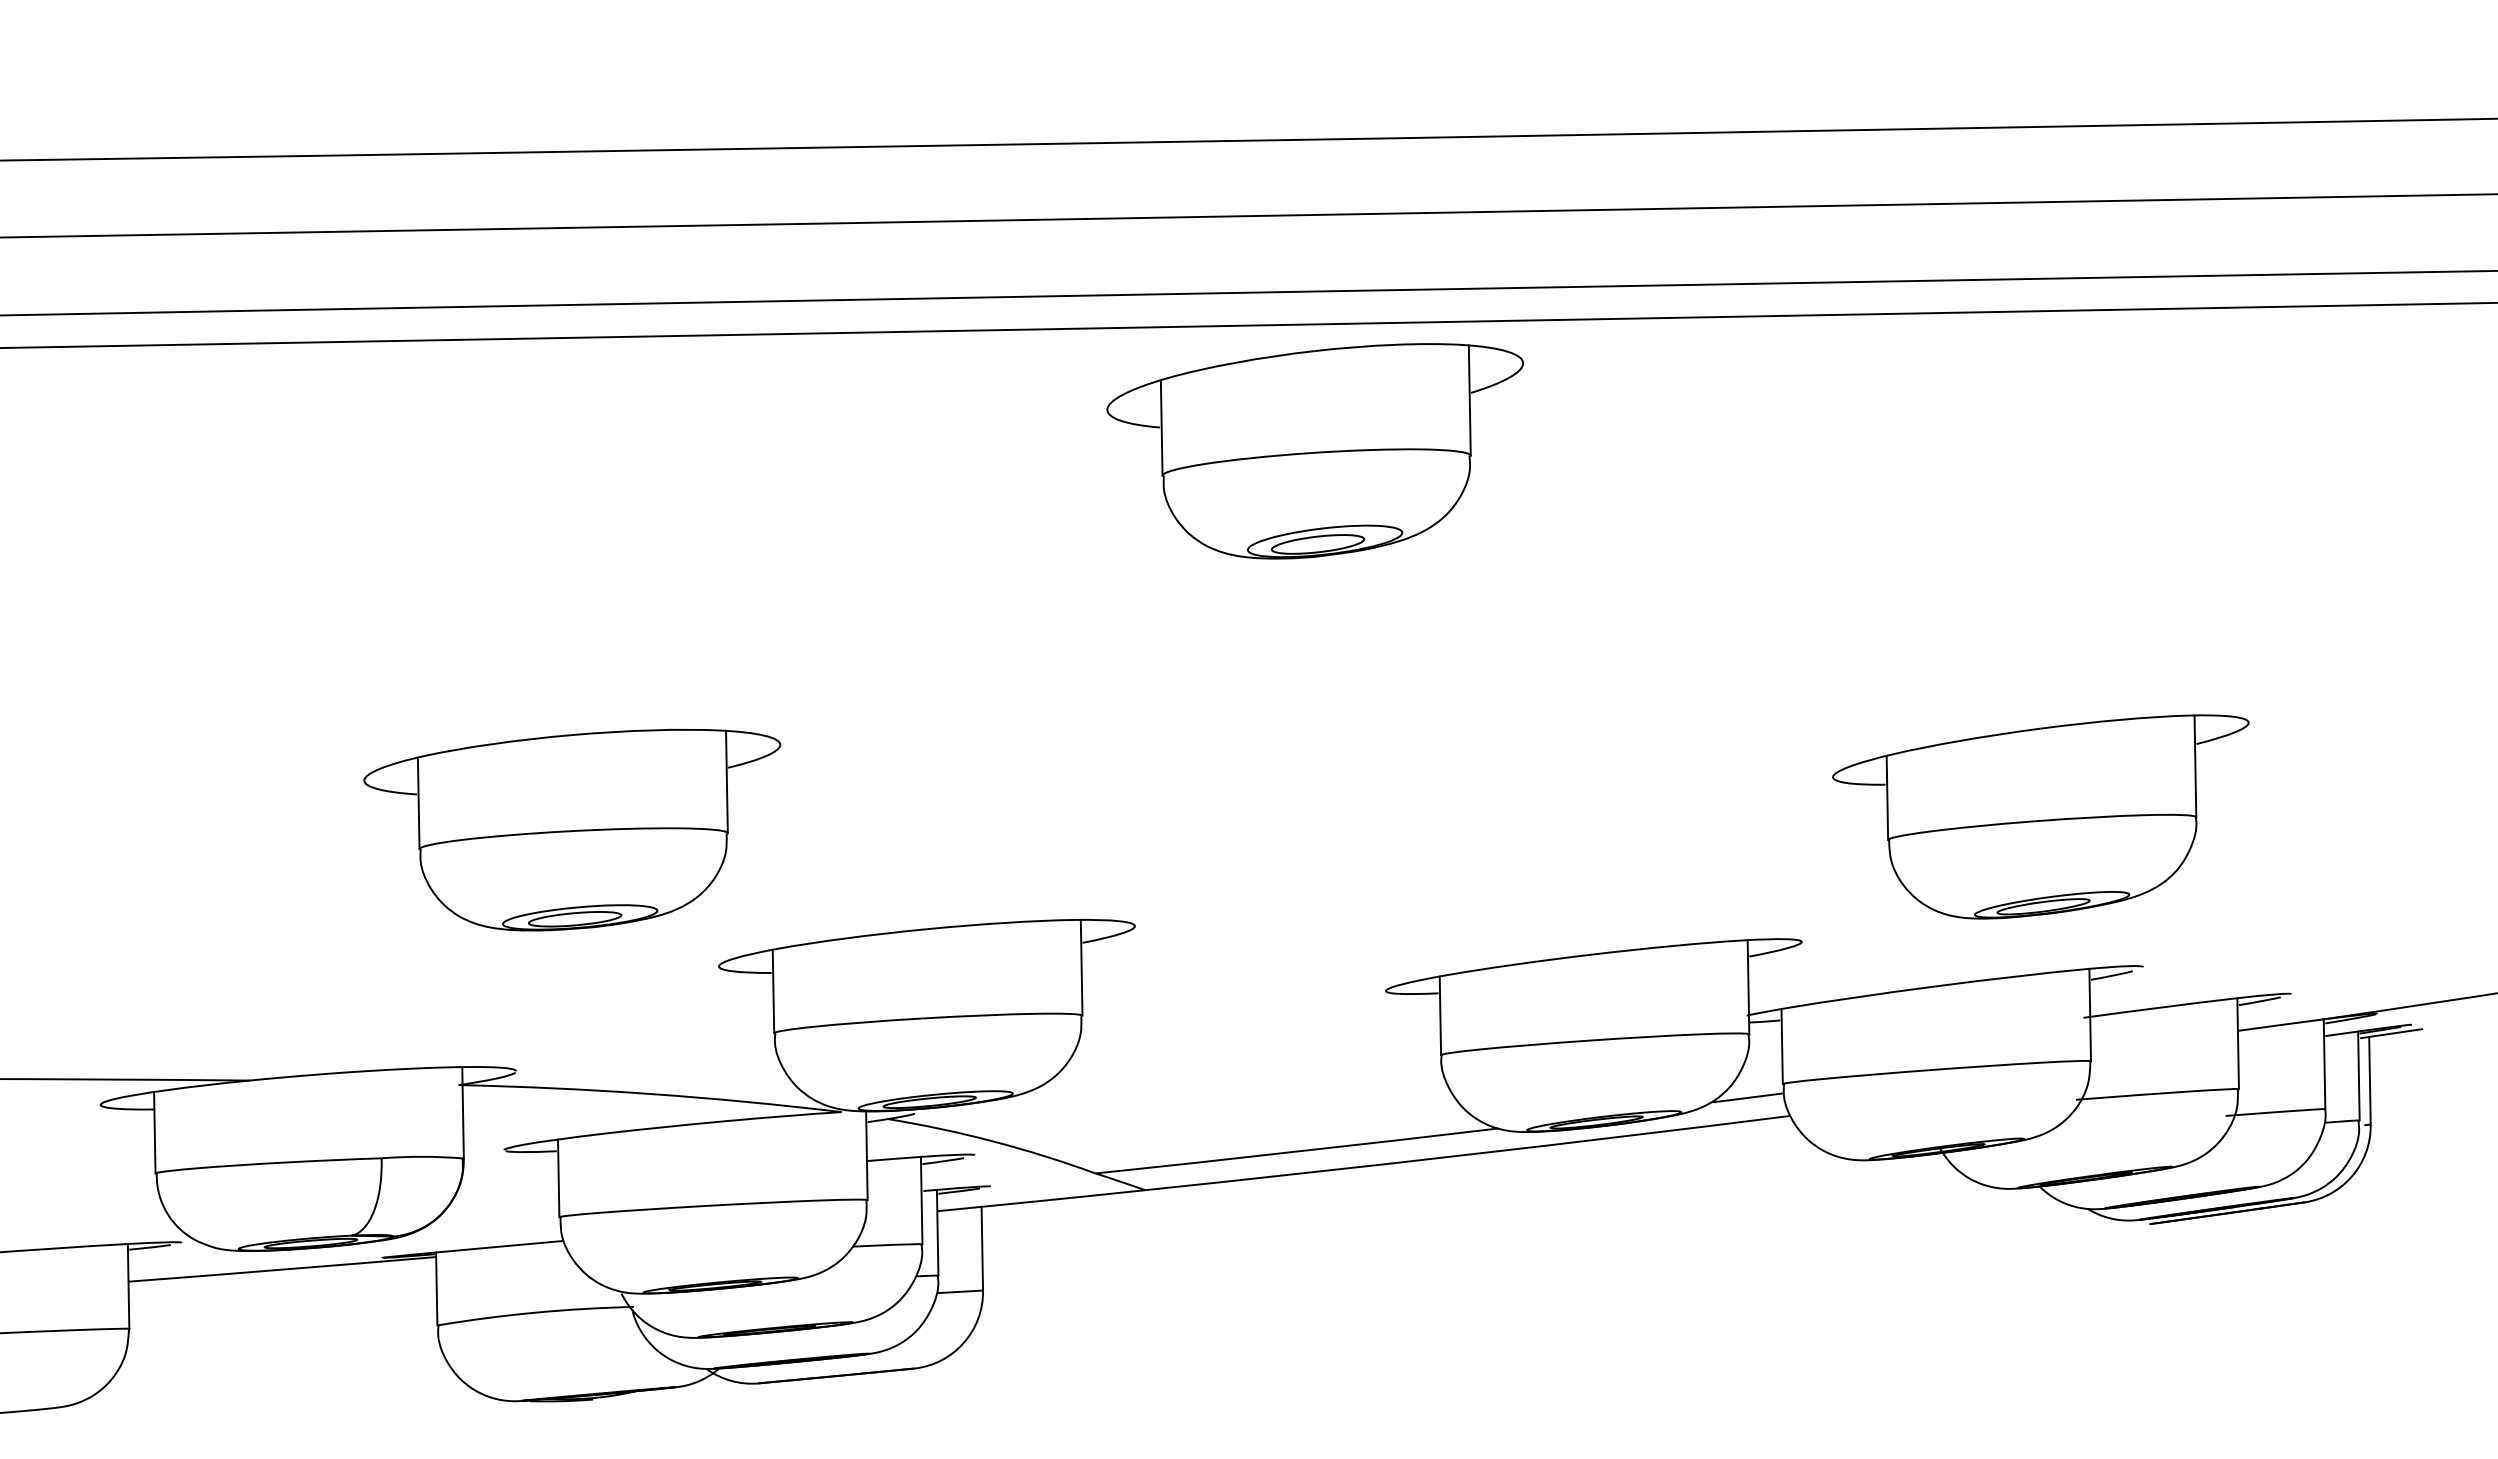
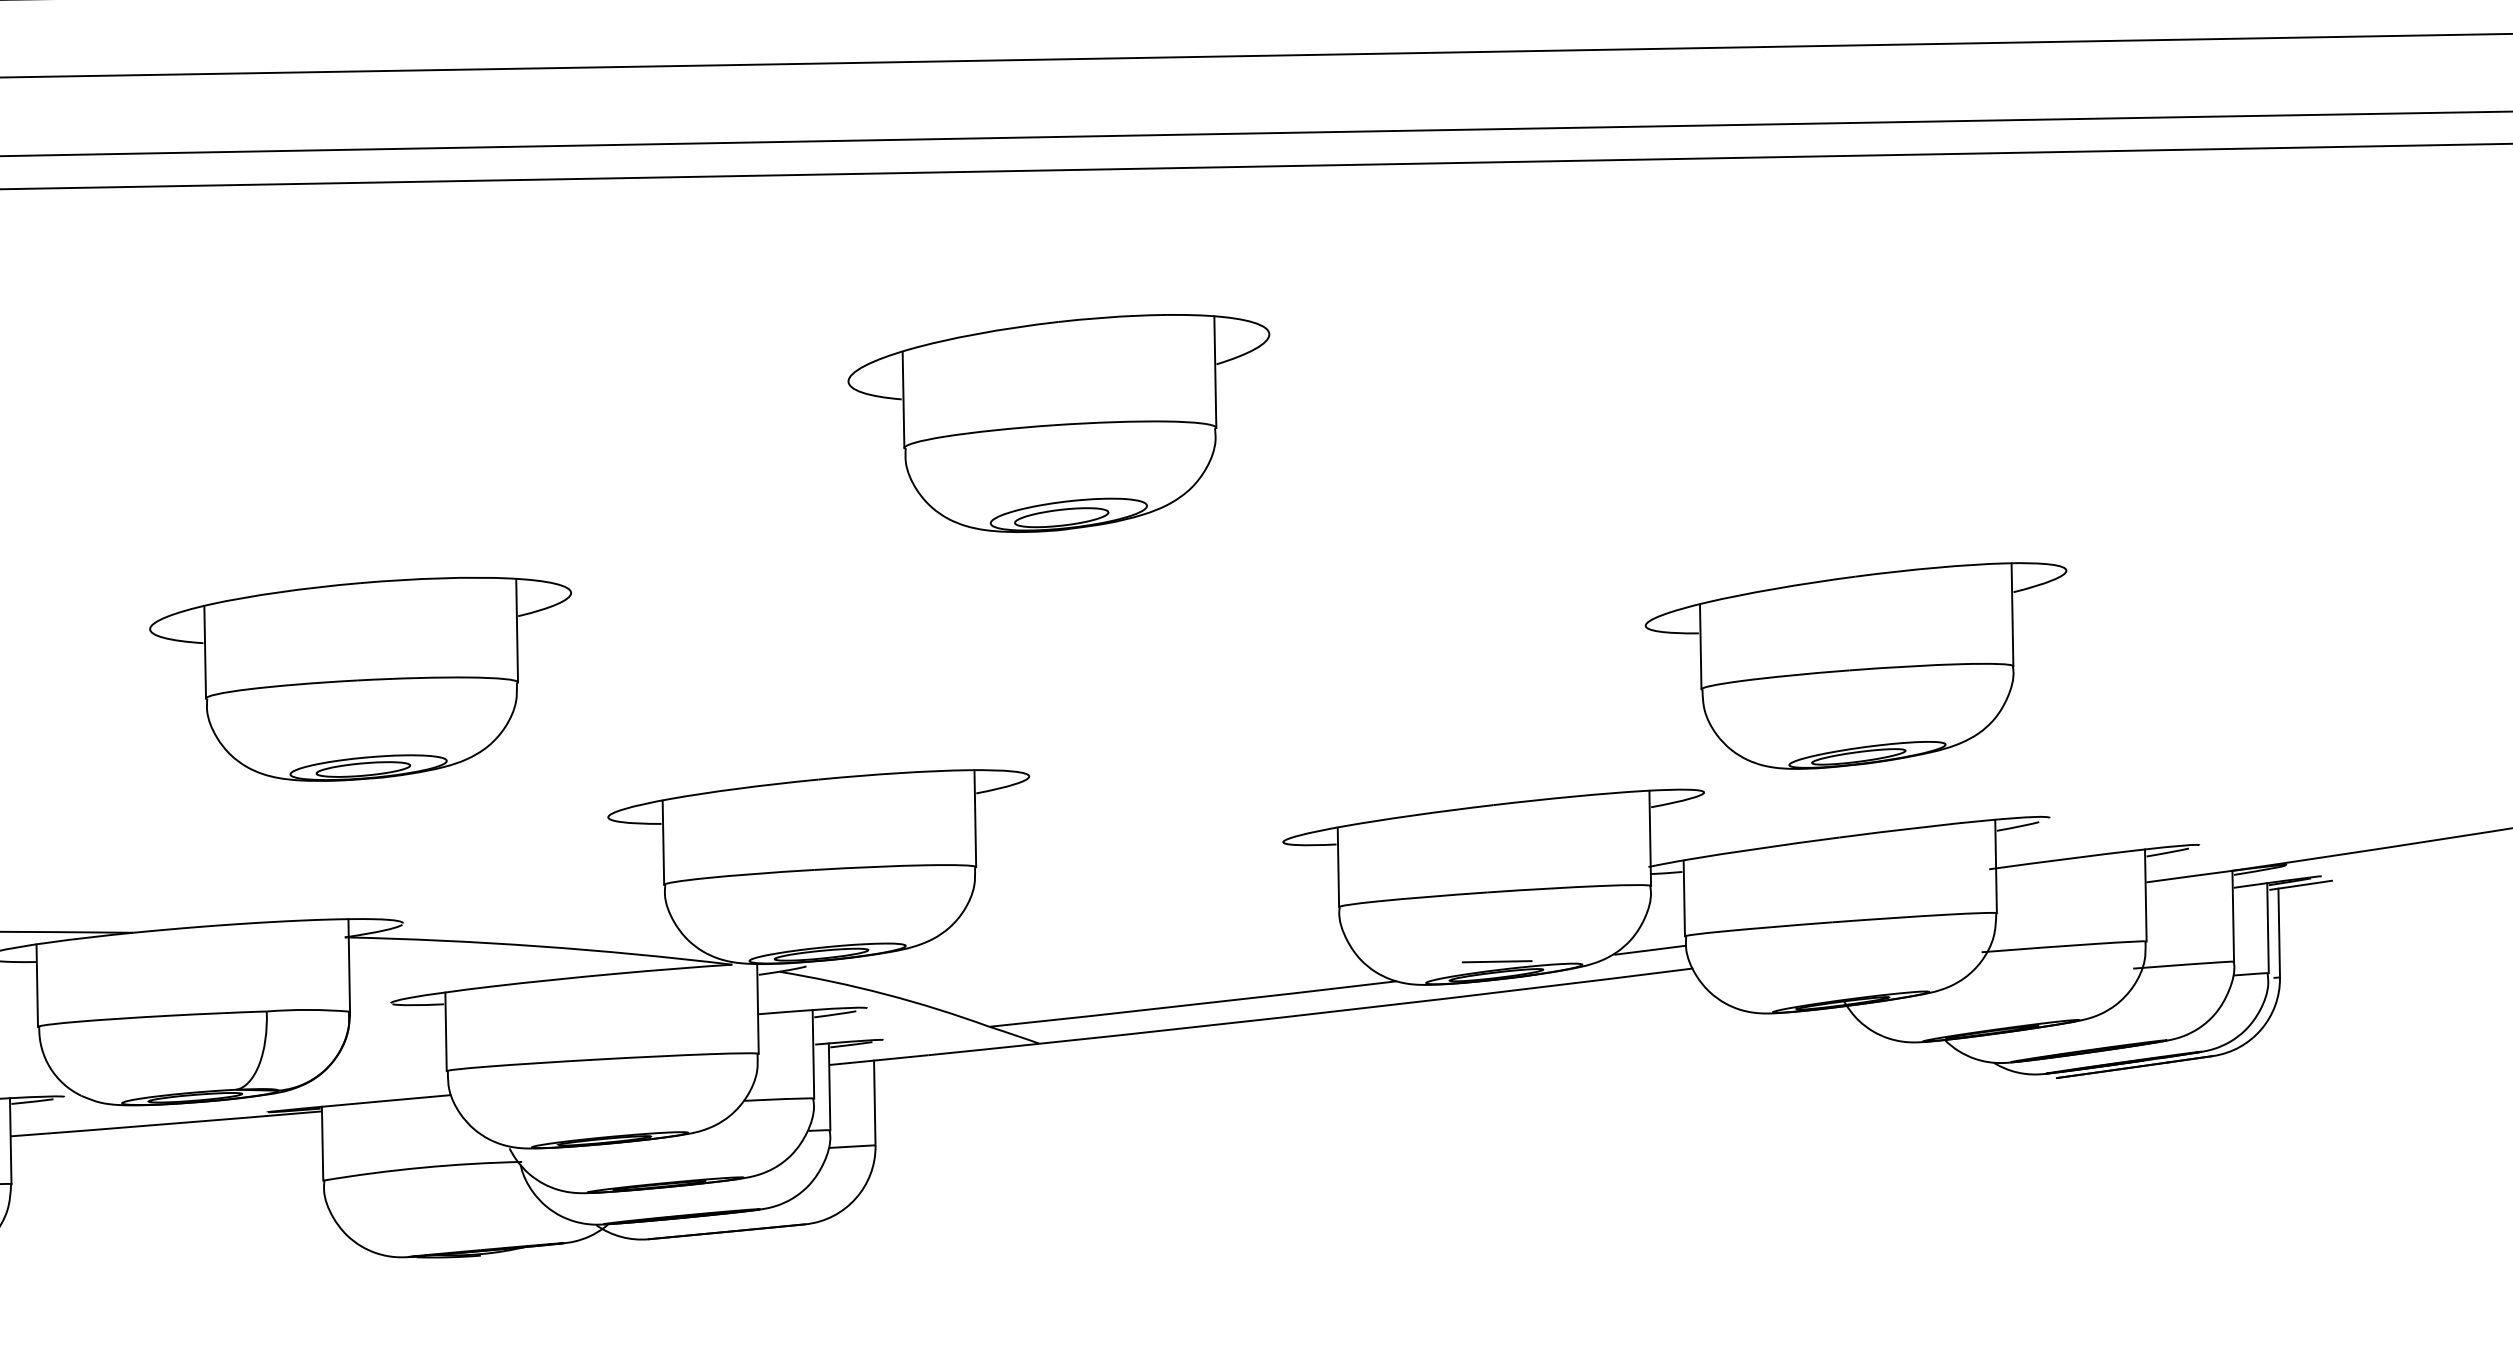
part: (1314, 451) -> (1058, 423), moved
part: (2040, 816) -> (1855, 665), moved
part: (572, 830) -> (360, 679), moved
line: (1597, 1108) -> (1497, 961), added

